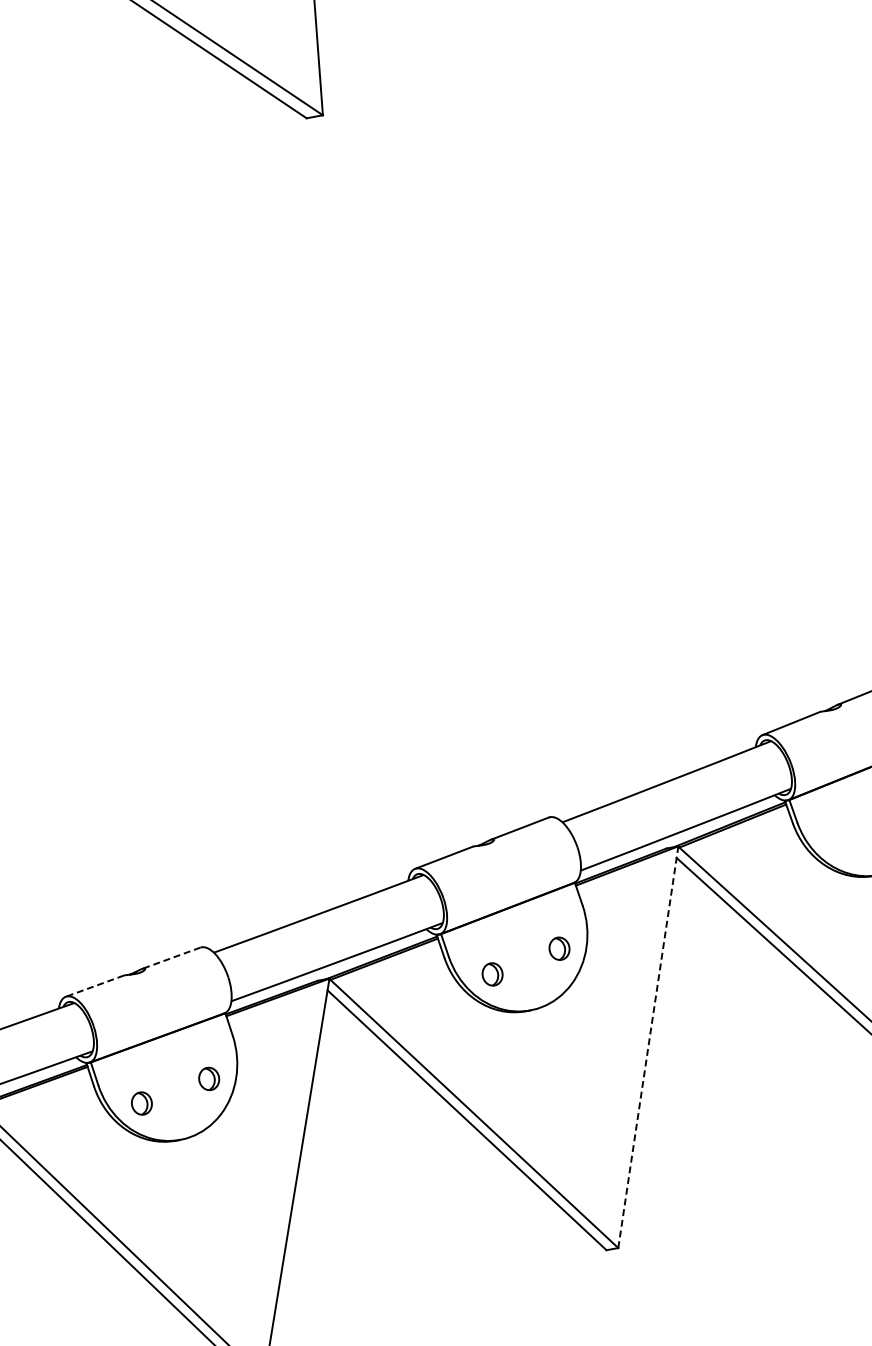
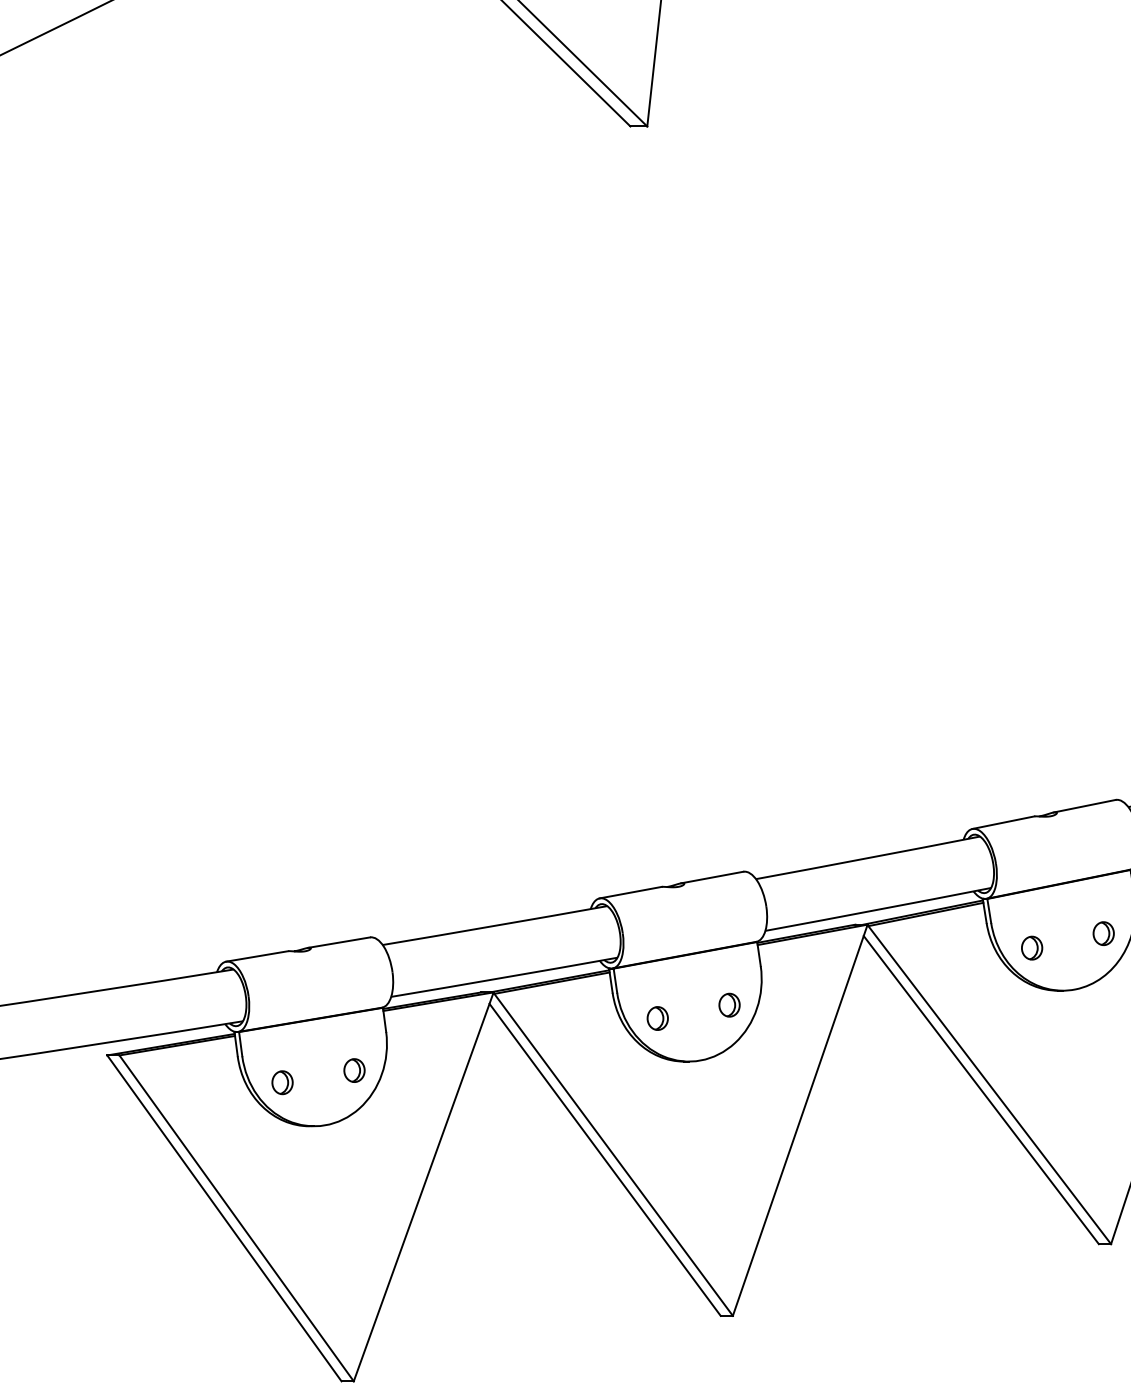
part: (841, 838) -> (1032, 947), added
line: (171, 958) -> (339, 942), dashed -> solid
line: (95, 986) -> (257, 956), dashed -> solid
line: (648, 1047) -> (800, 1120), dashed -> solid

